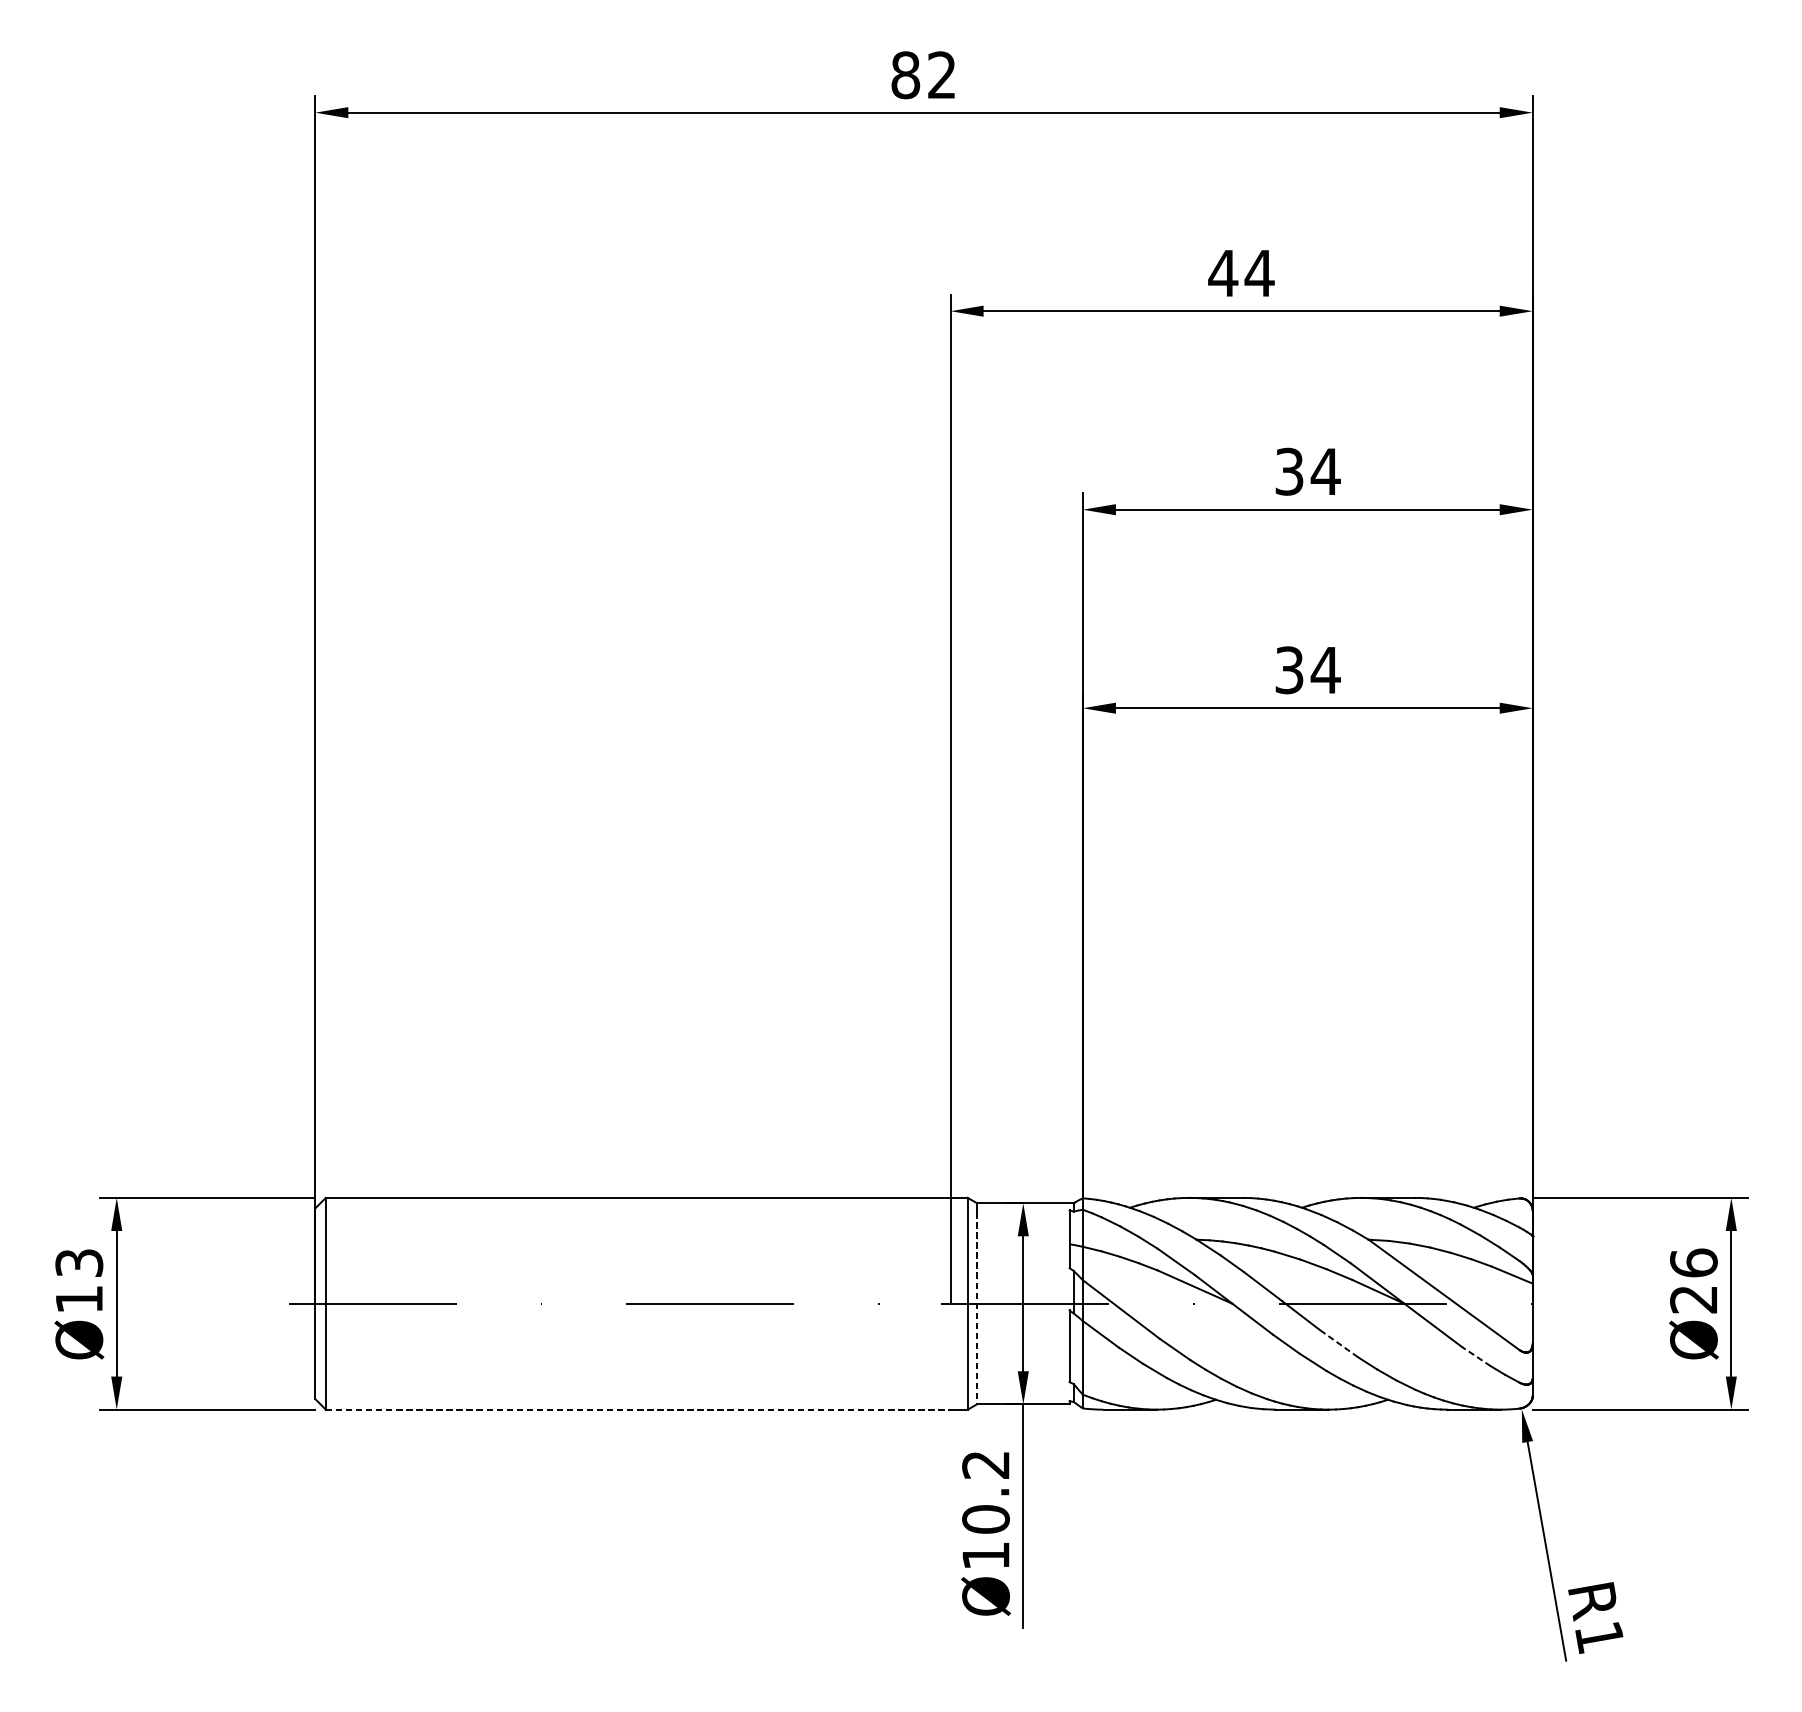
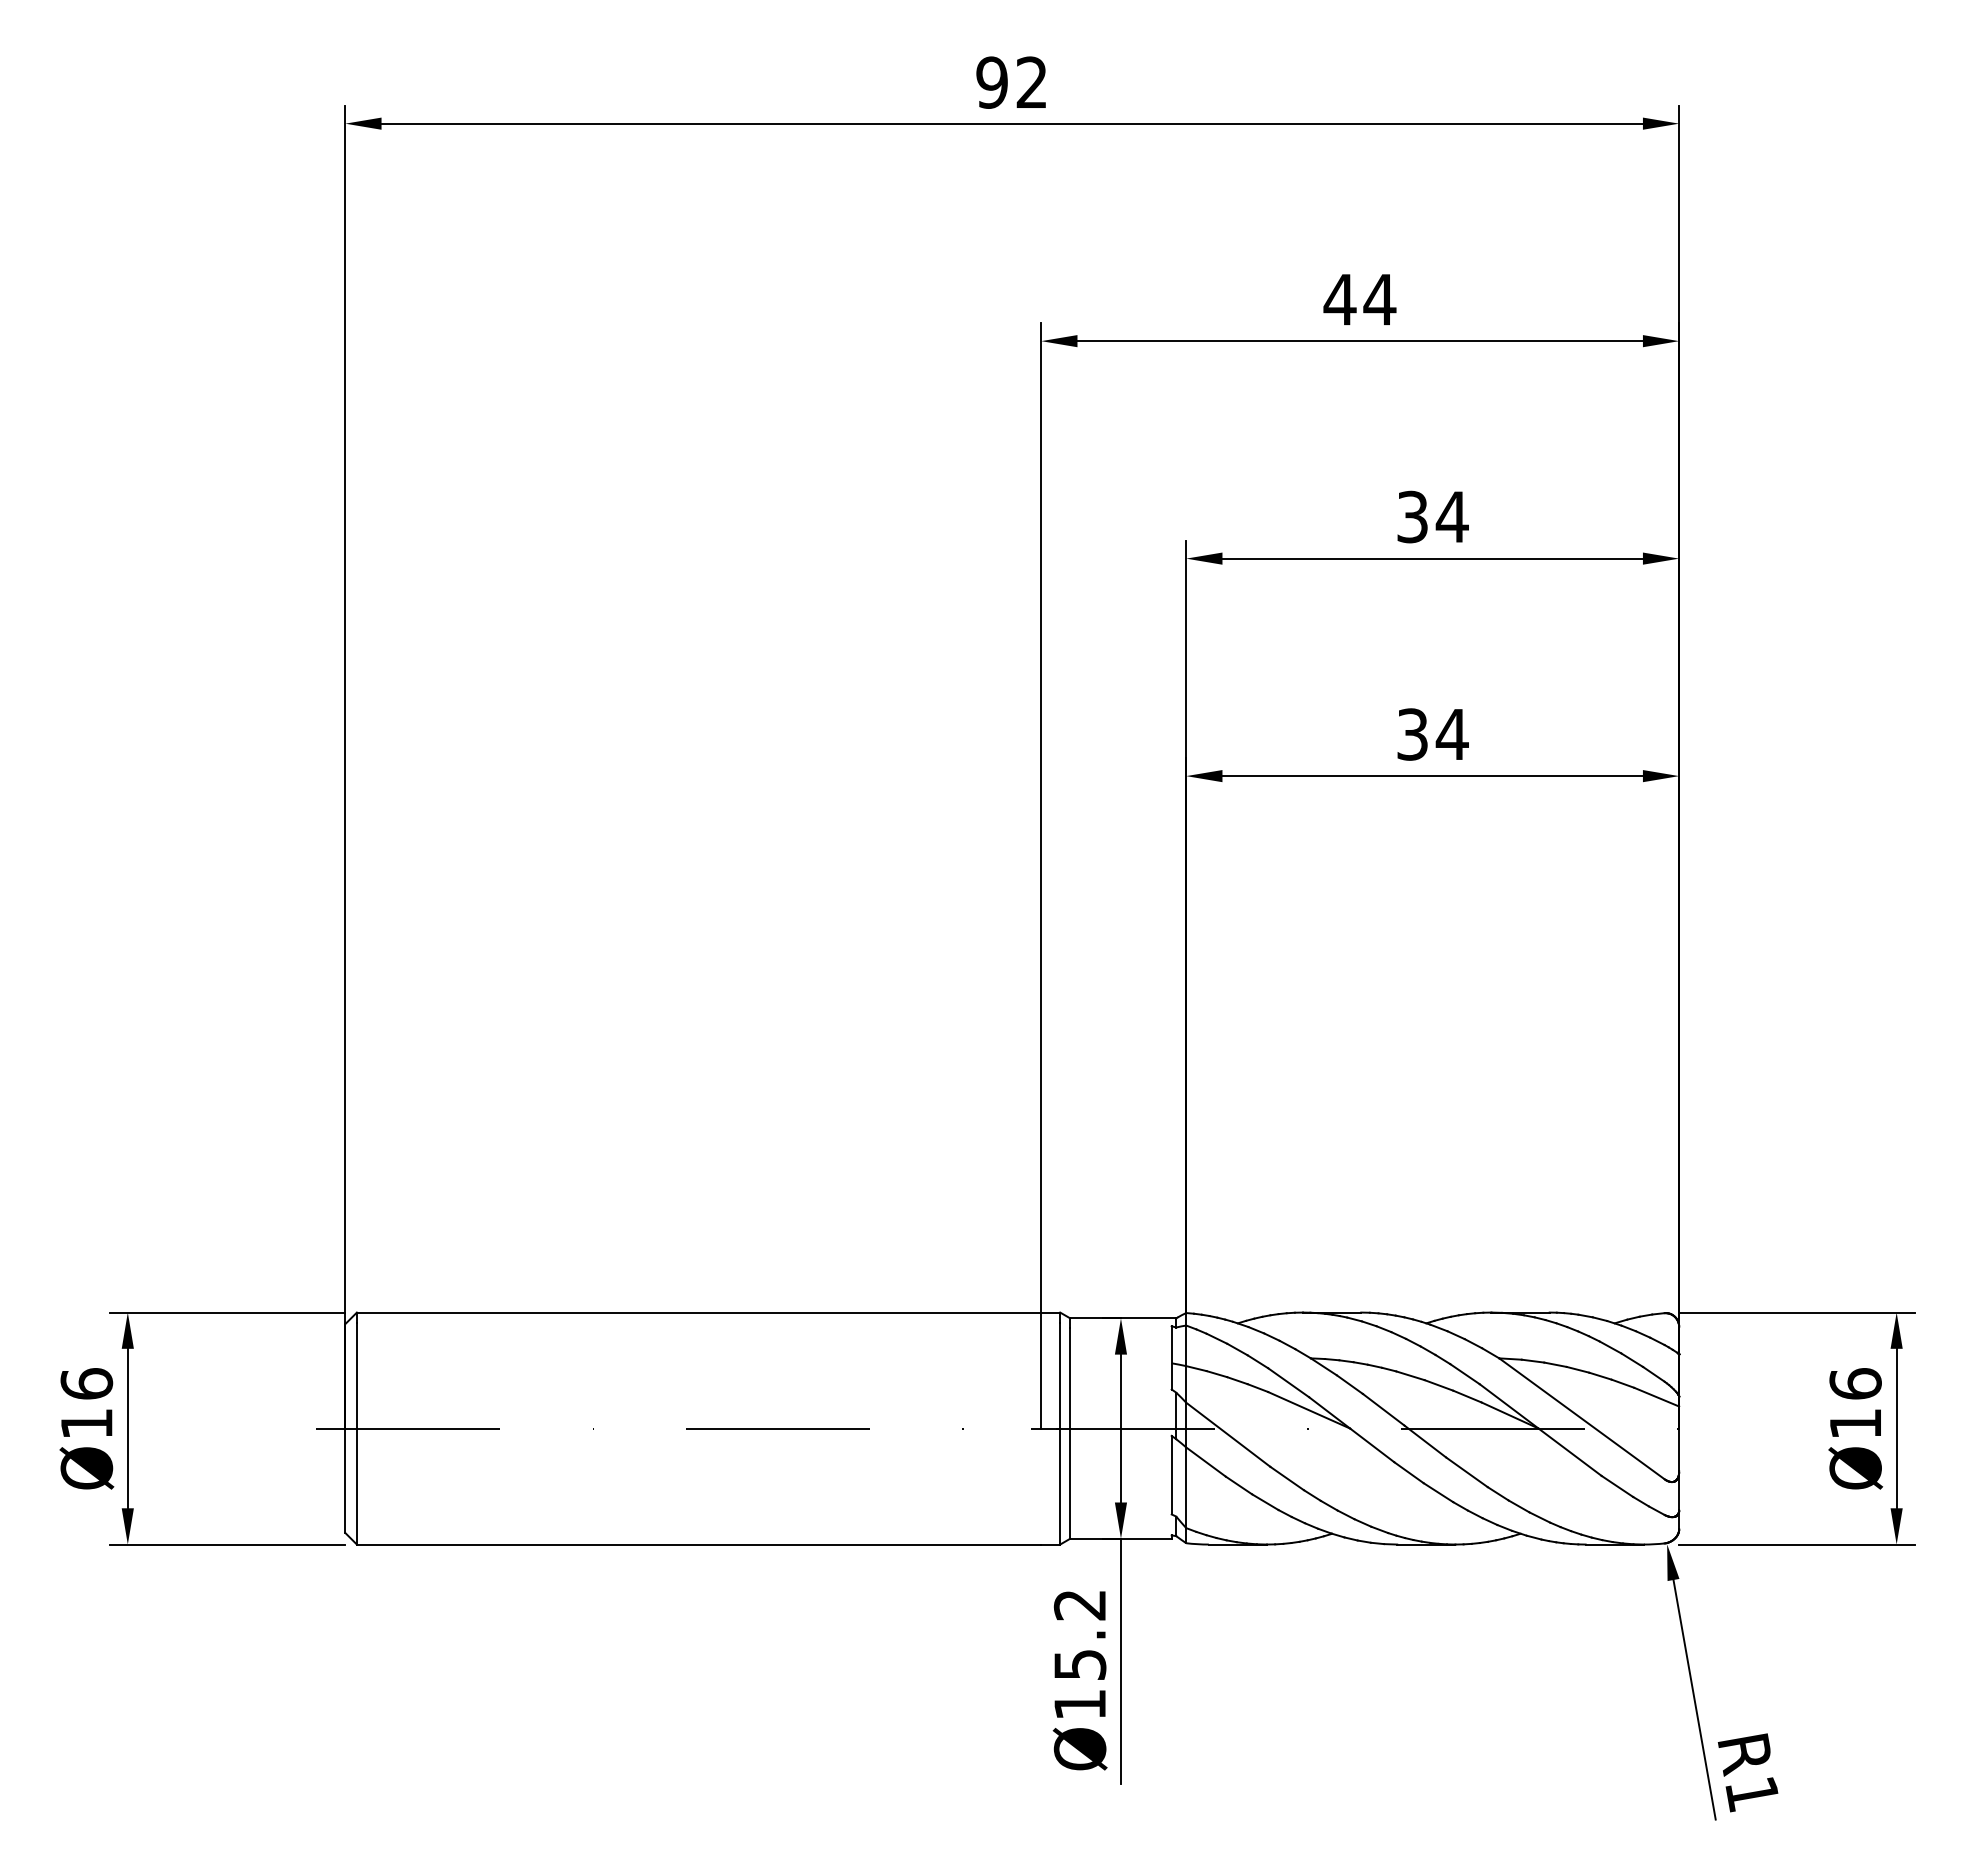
text: (905, 75) -> (991, 82), 82 -> 92
text: (79, 1262) -> (86, 1383), Ø13 -> Ø16
text: (1692, 1300) -> (1854, 1424), Ø26 -> Ø16
line: (977, 1309) -> (1070, 1434), dashed -> solid
line: (1338, 1343) -> (1466, 1472), dashed -> solid
line: (1476, 1356) -> (1617, 1486), dashed -> solid
line: (638, 1409) -> (699, 1544), dashed -> solid
text: (985, 1519) -> (1079, 1664), Ø10.2 -> Ø15.2

